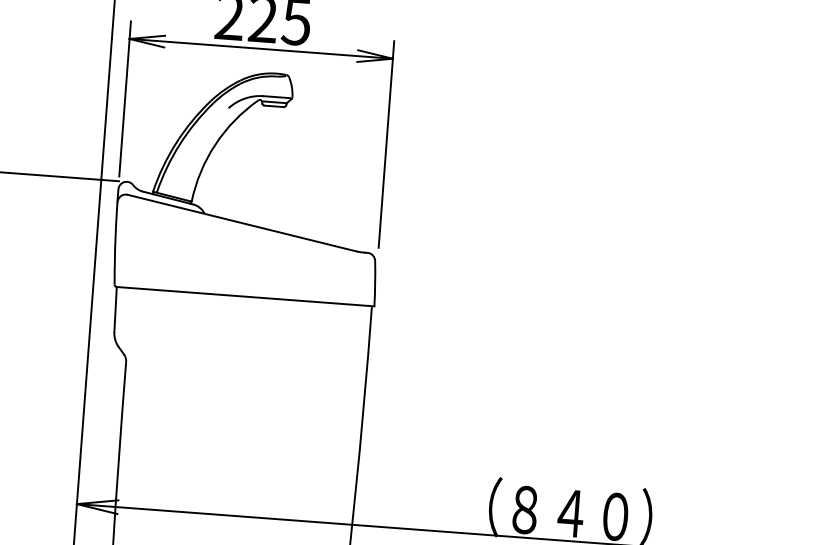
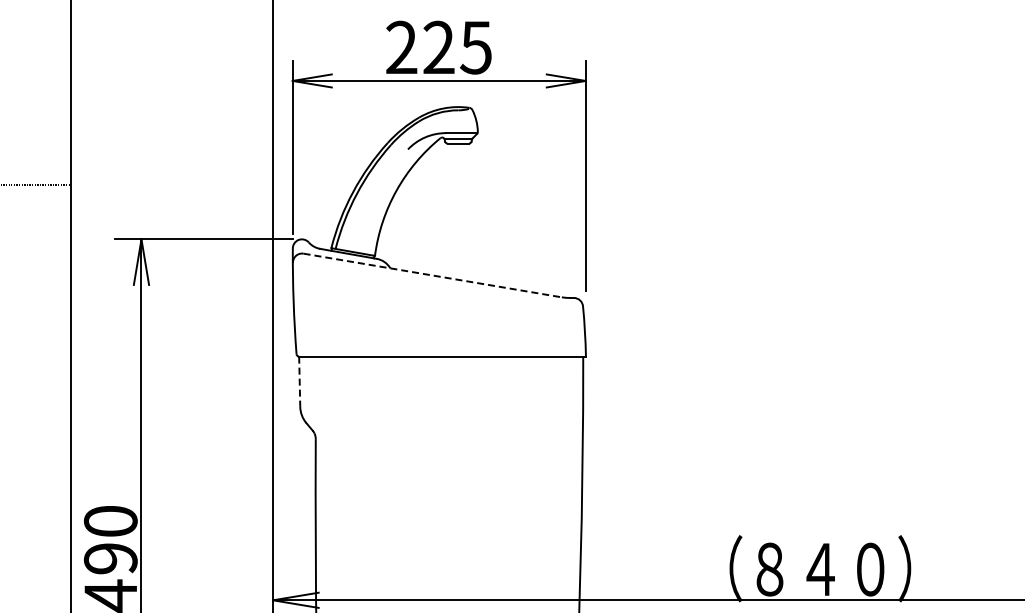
line: (242, 223) -> (432, 275), solid -> dashed
line: (115, 310) -> (299, 382), solid -> dashed

